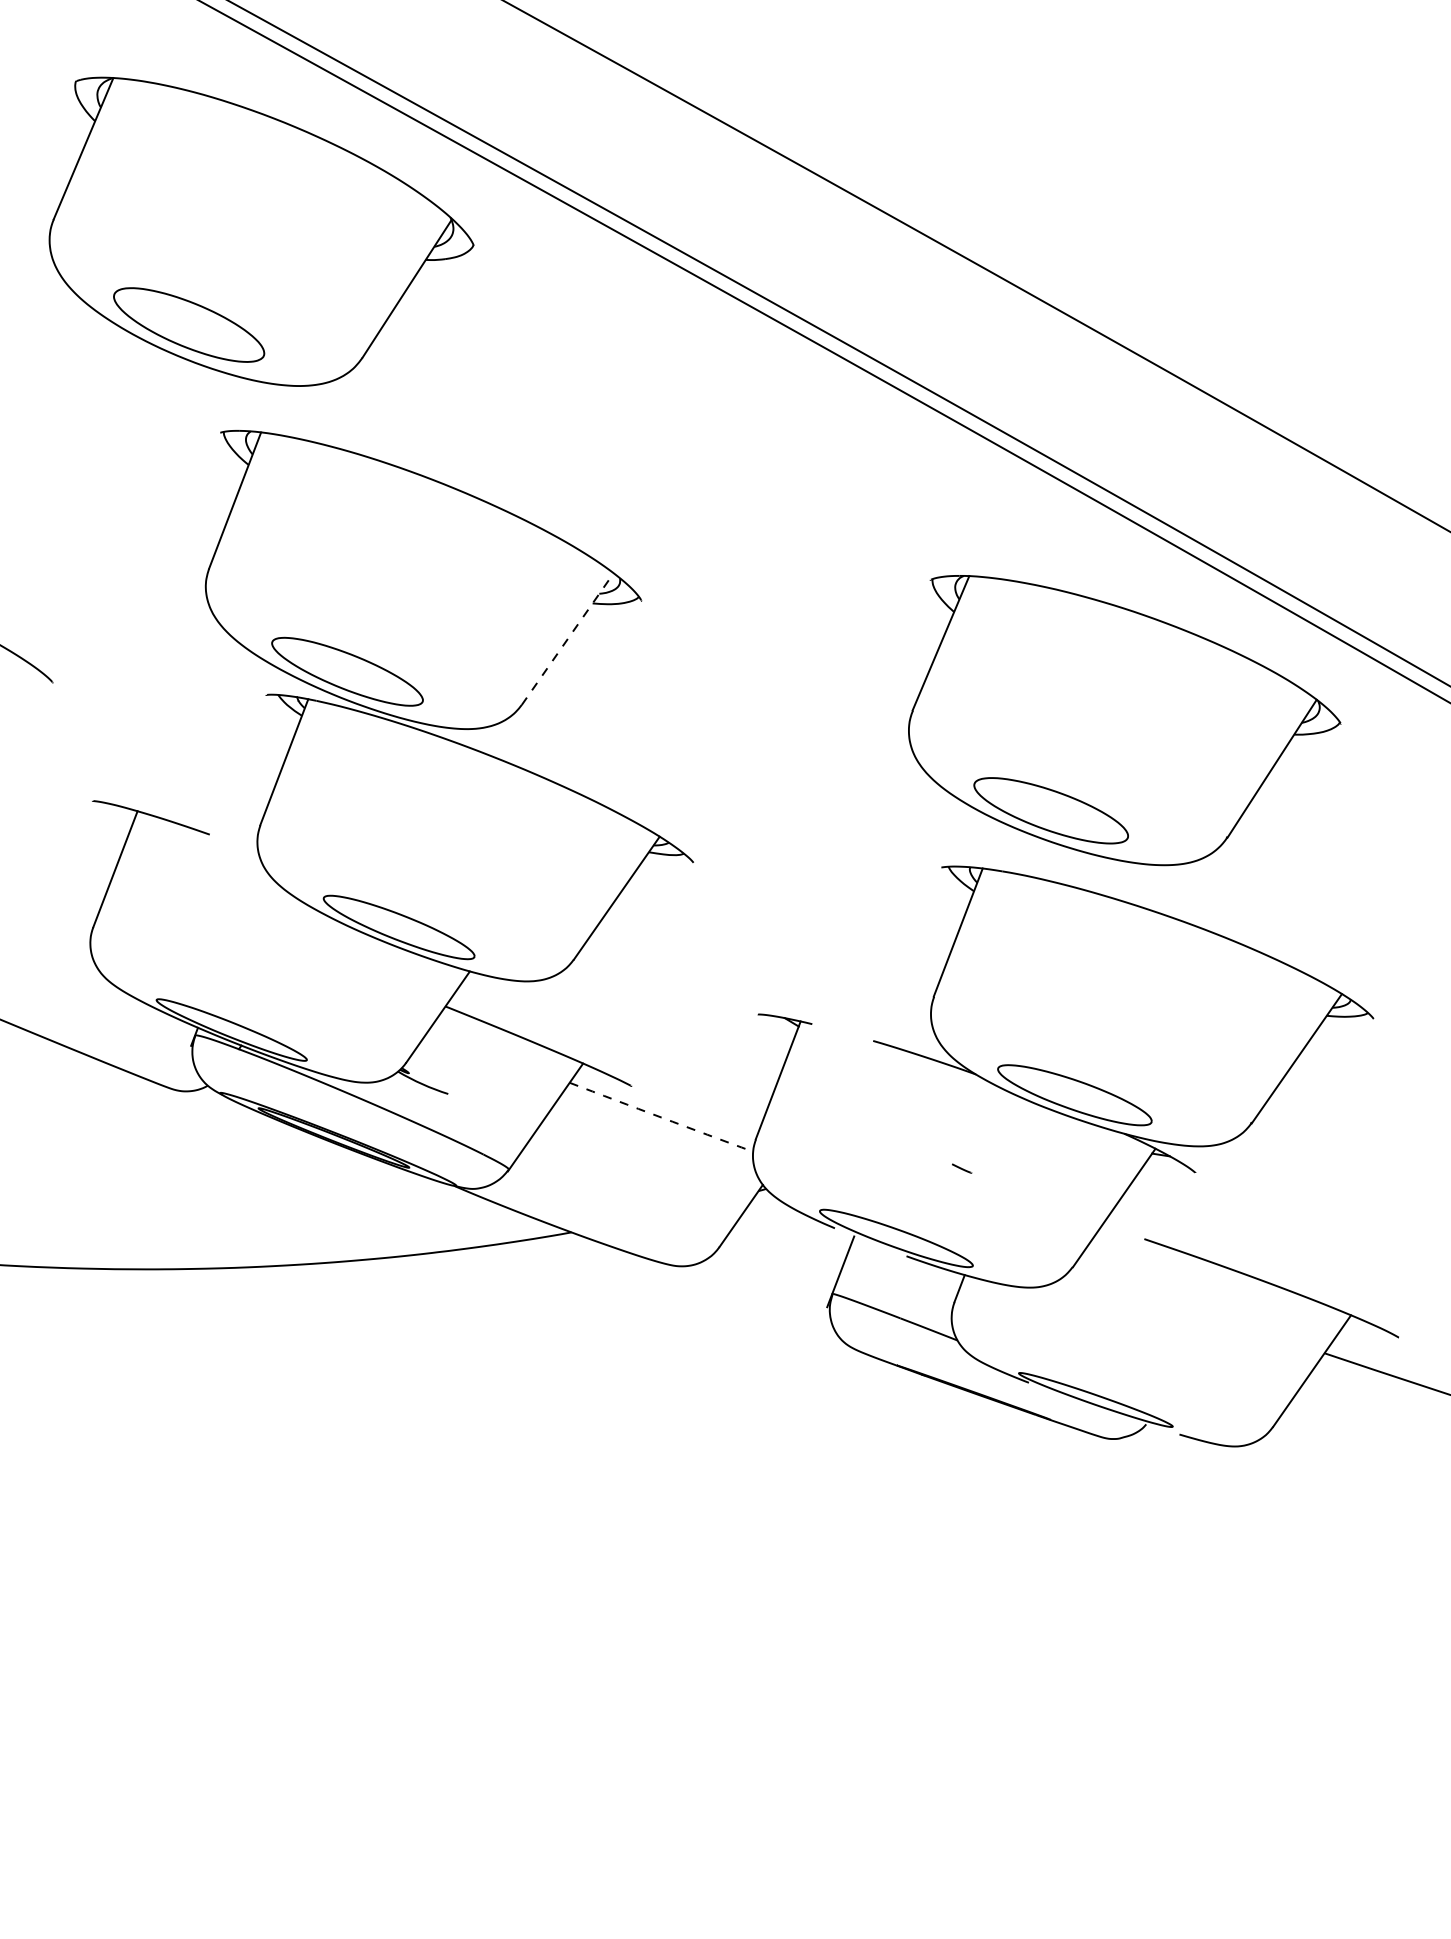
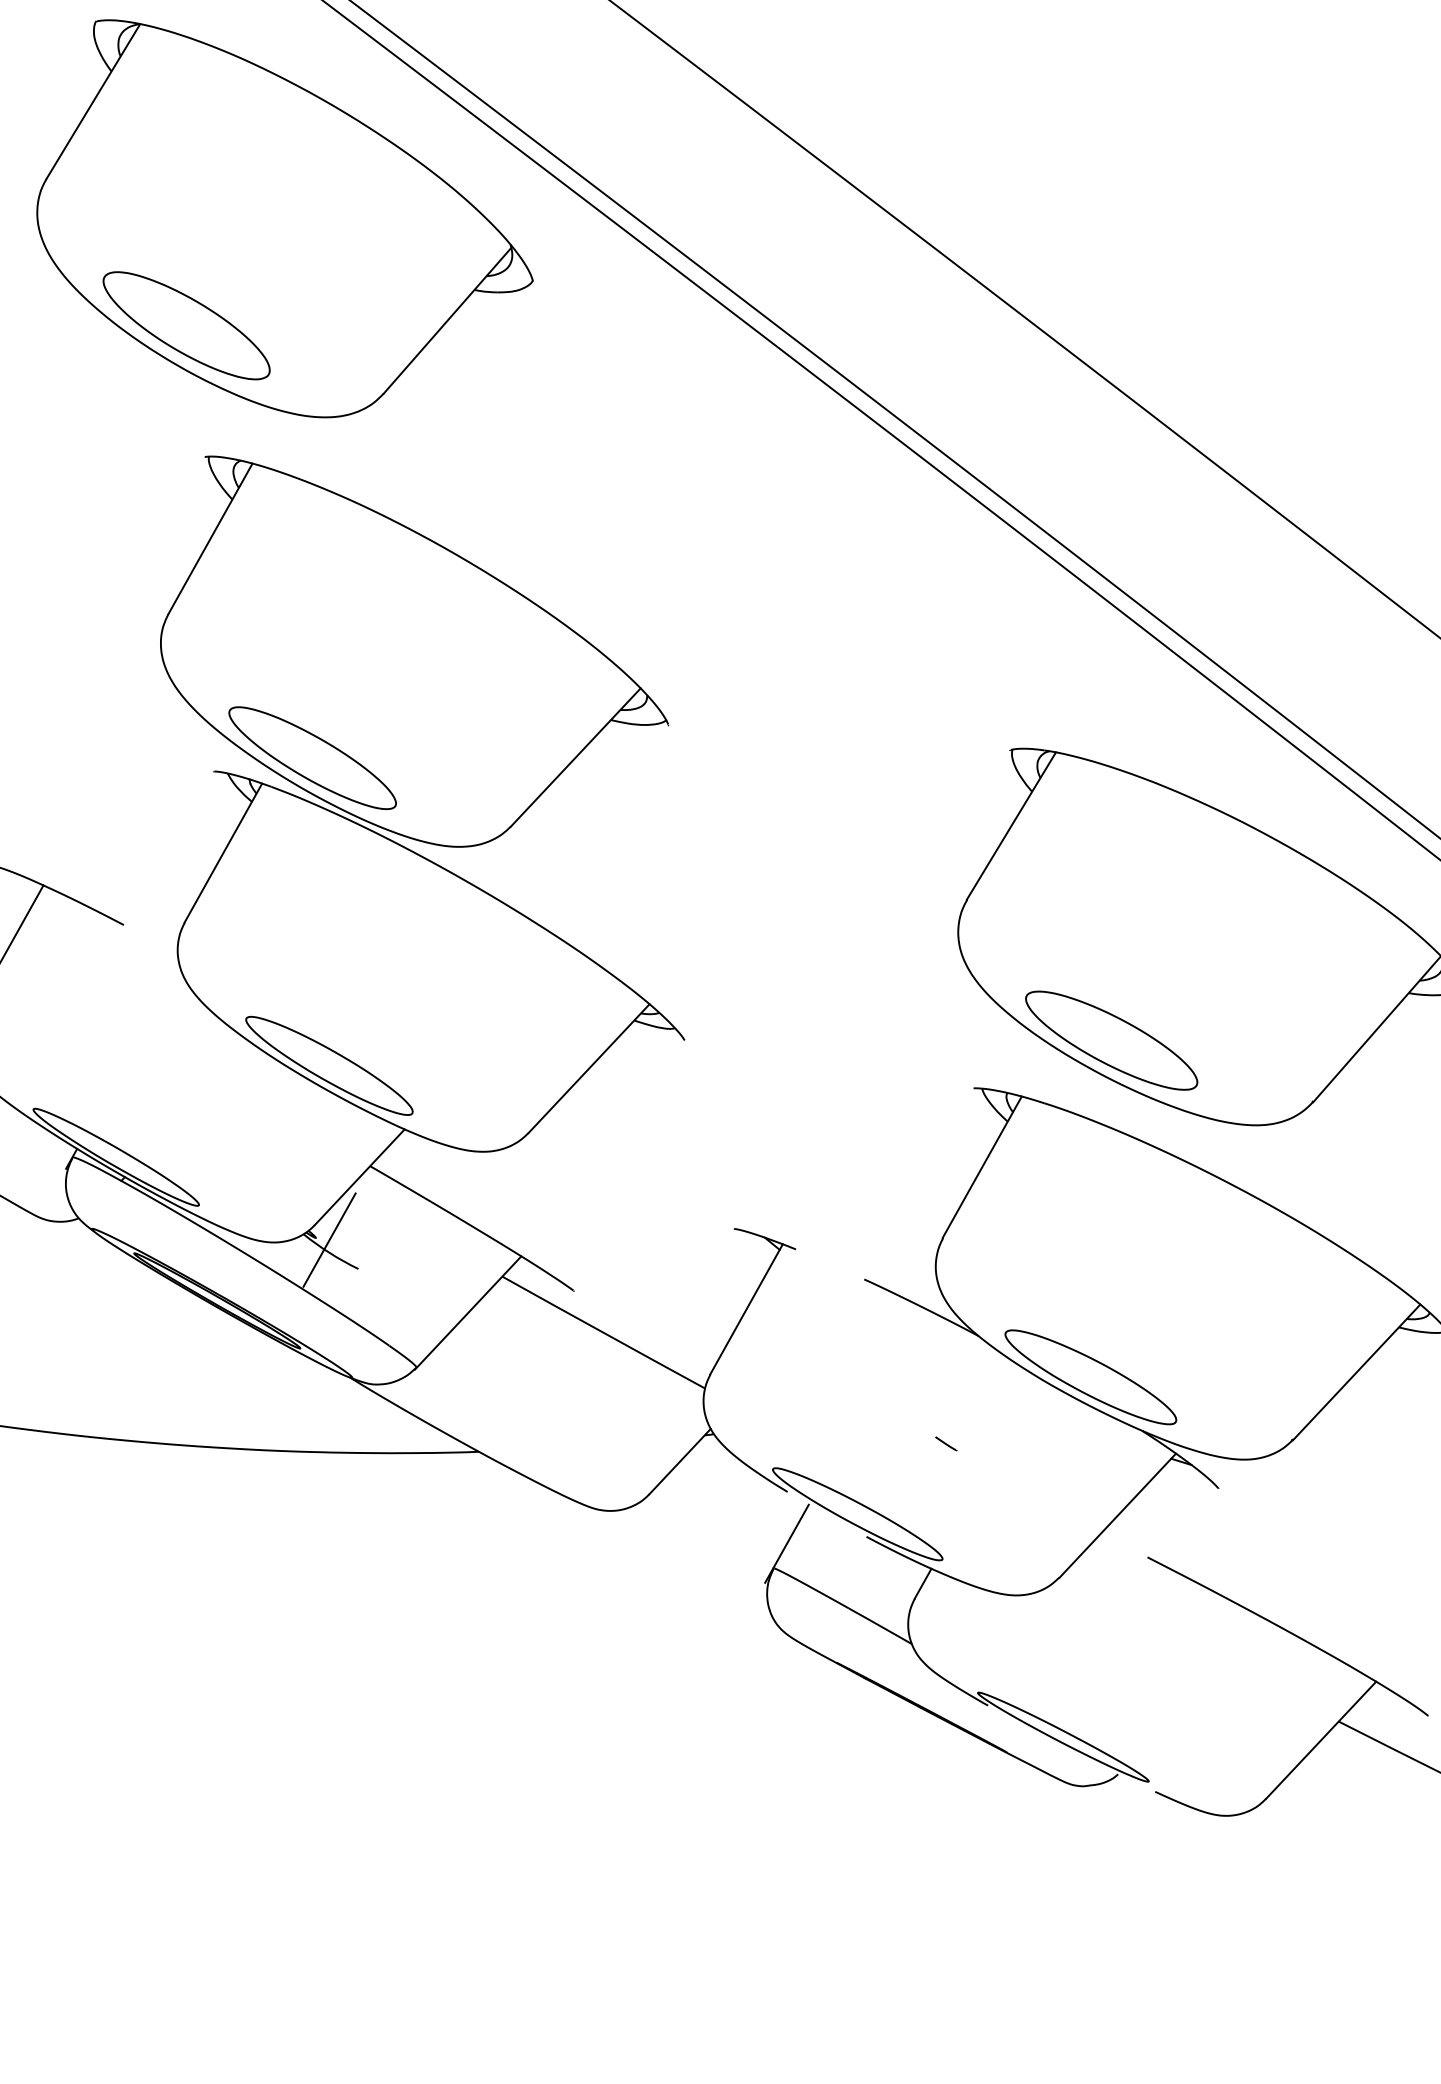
line: (568, 638) -> (576, 756), dashed -> solid
line: (420, 1073) -> (329, 1240), added
arc: (661, 1117) -> (603, 1332), dashed -> solid

